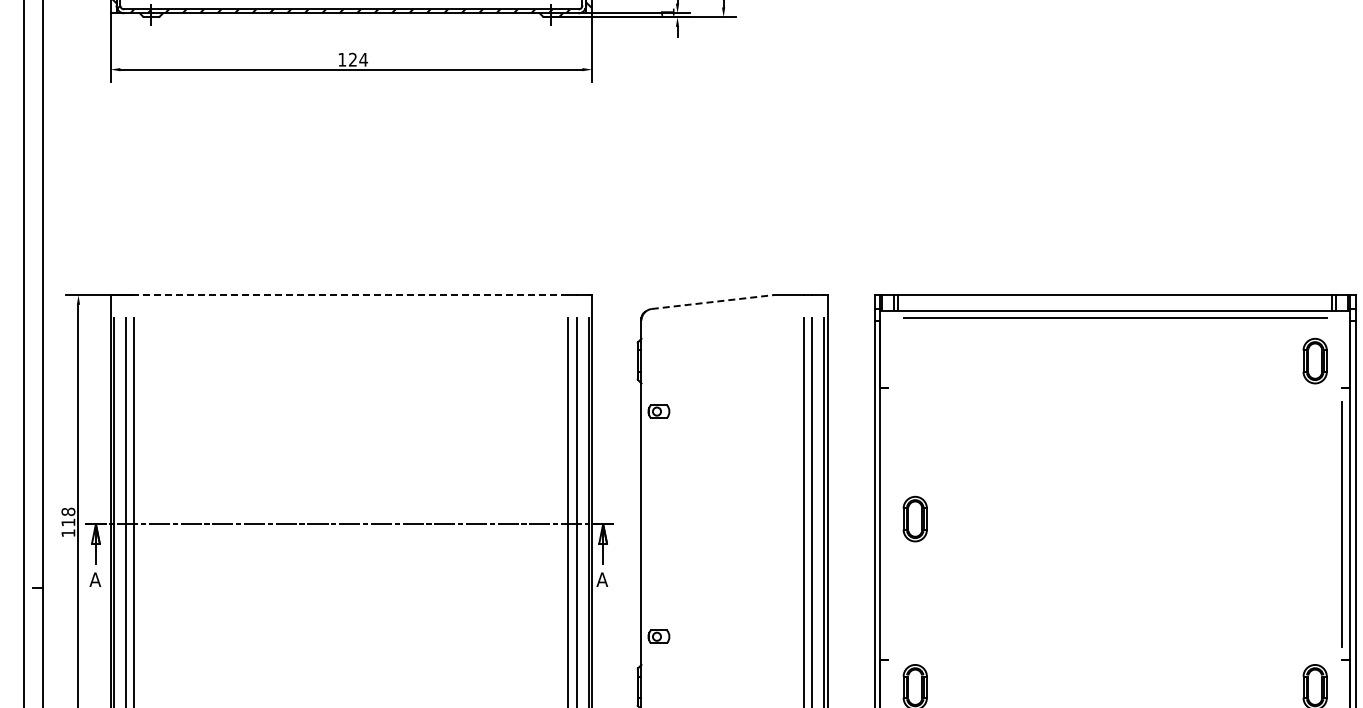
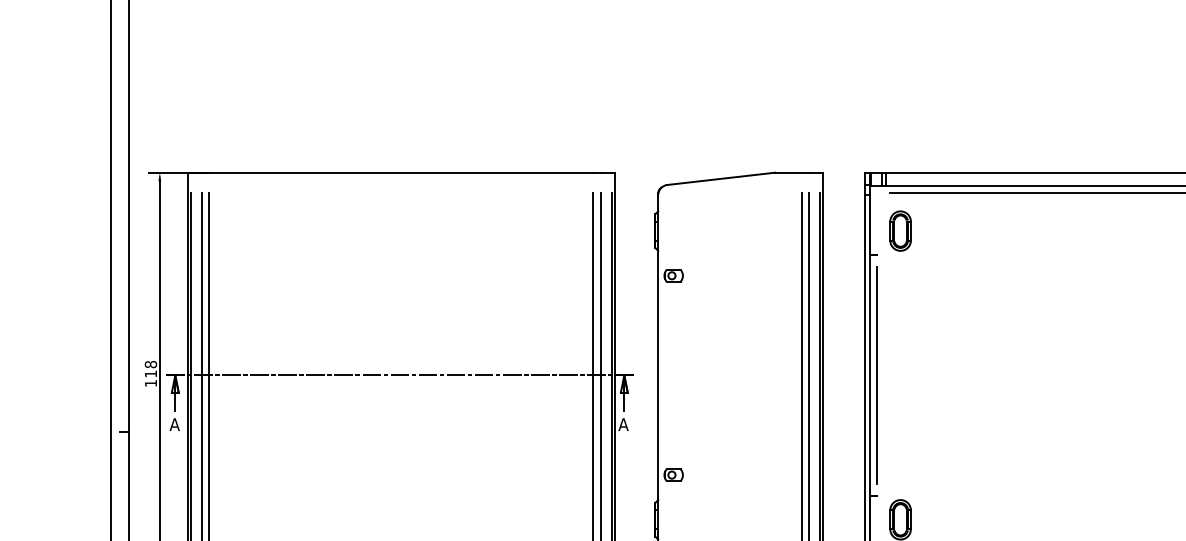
line: (351, 295) -> (401, 173), dashed -> solid
line: (713, 302) -> (721, 179), dashed -> solid
part: (914, 518) -> (899, 230), moved
line: (888, 523) -> (876, 374), added

